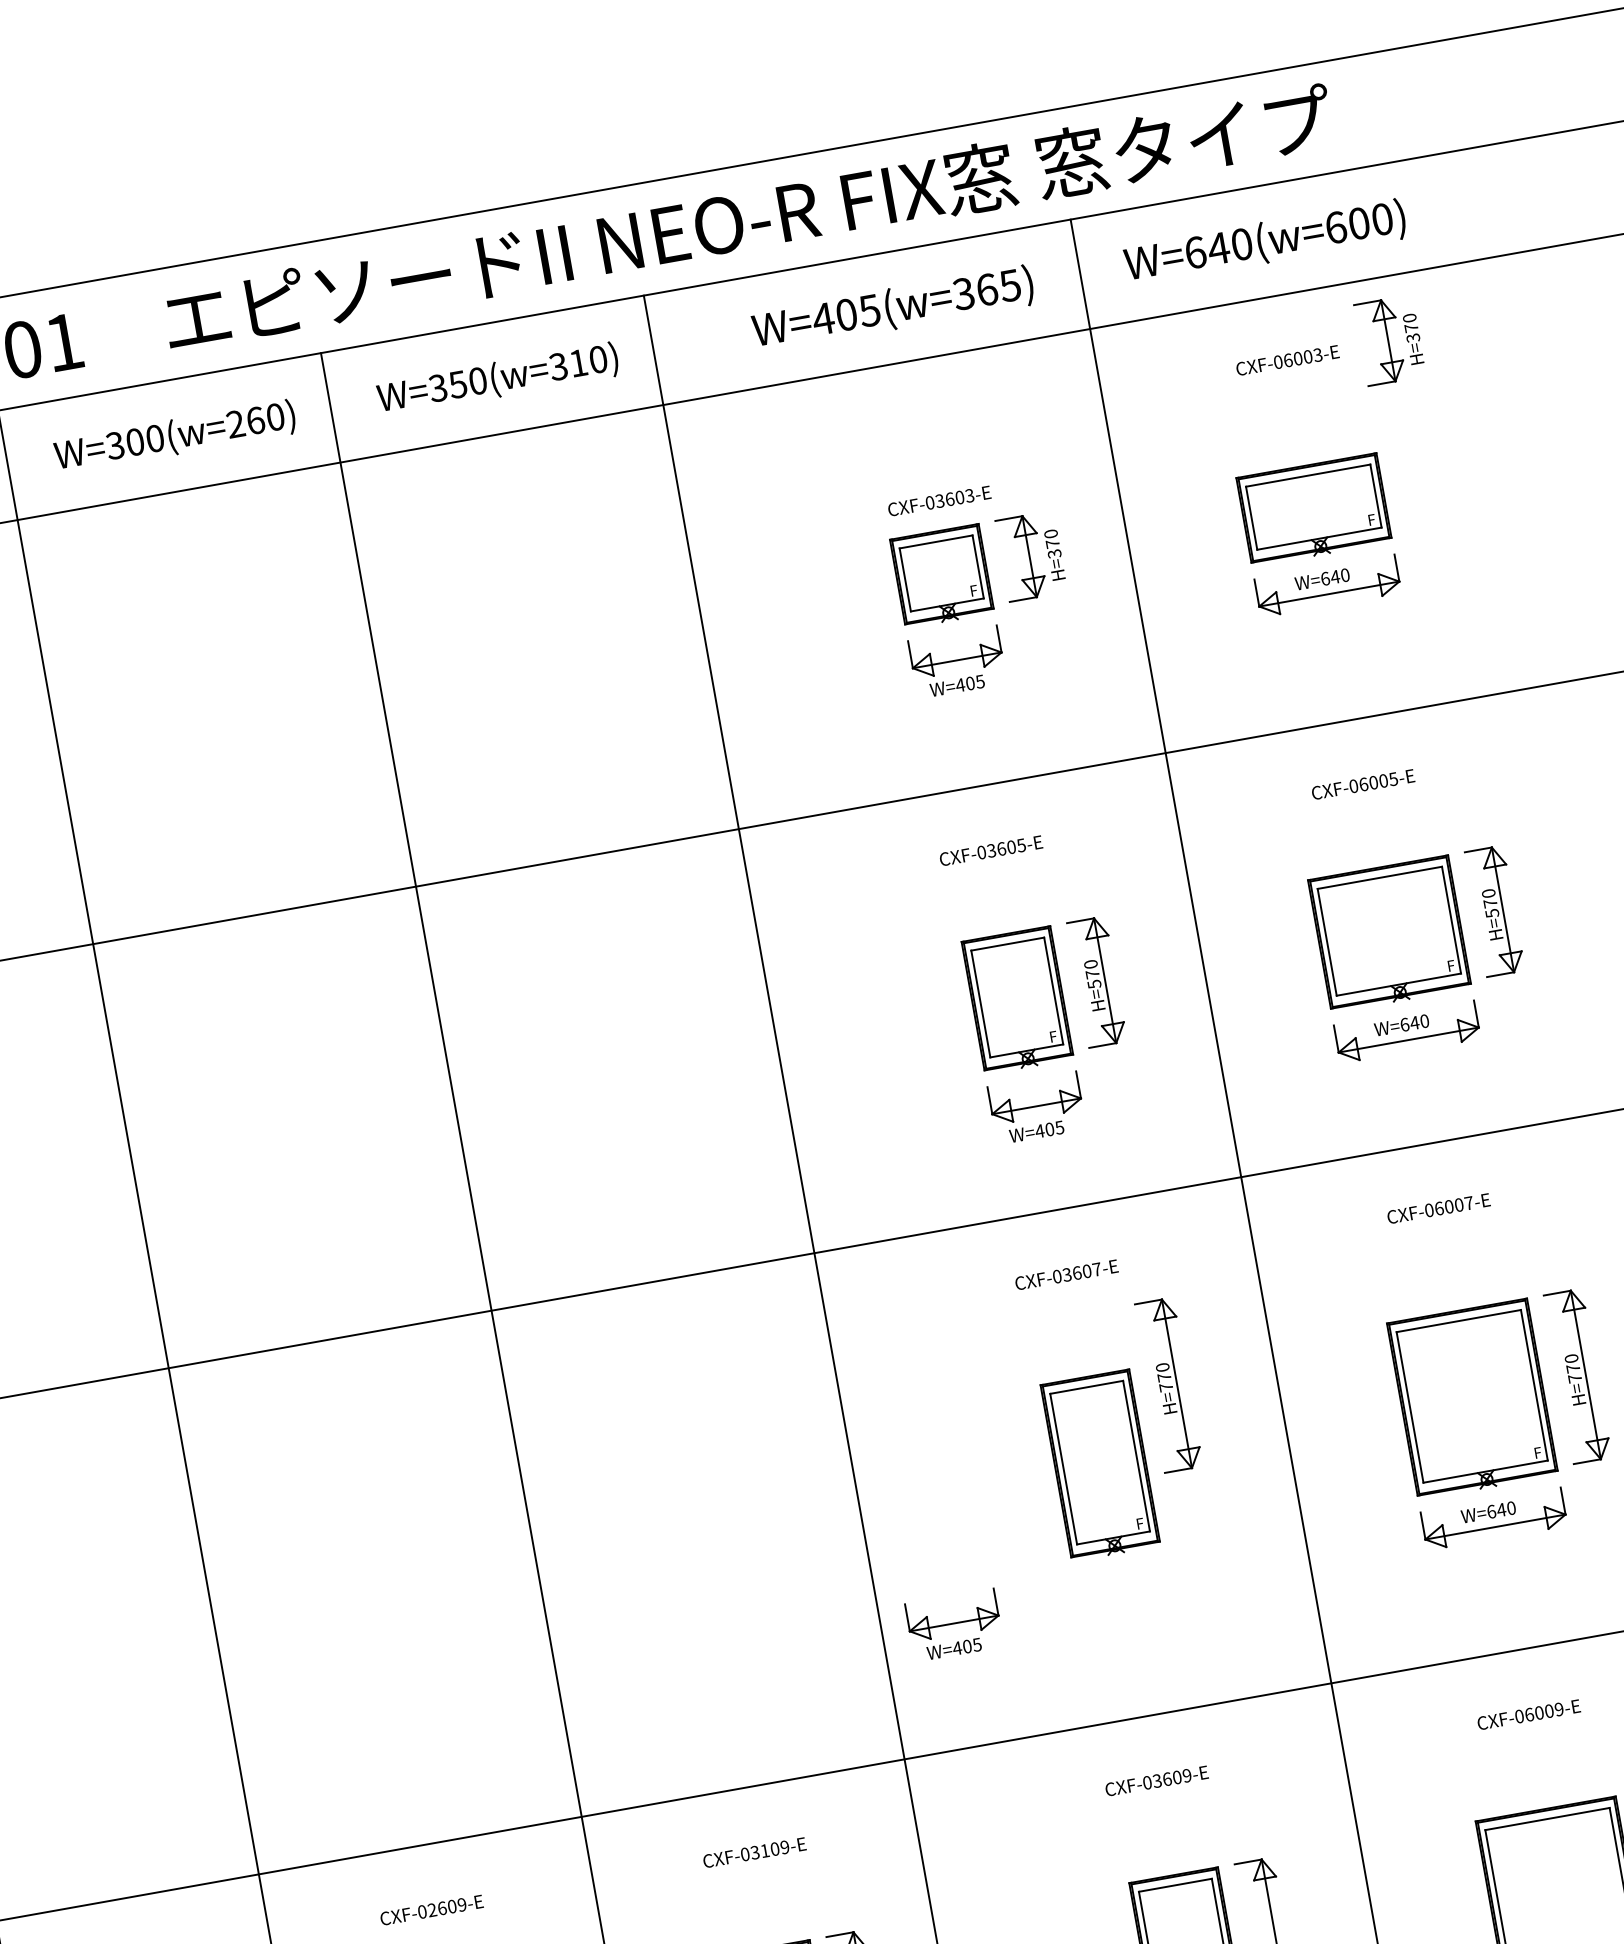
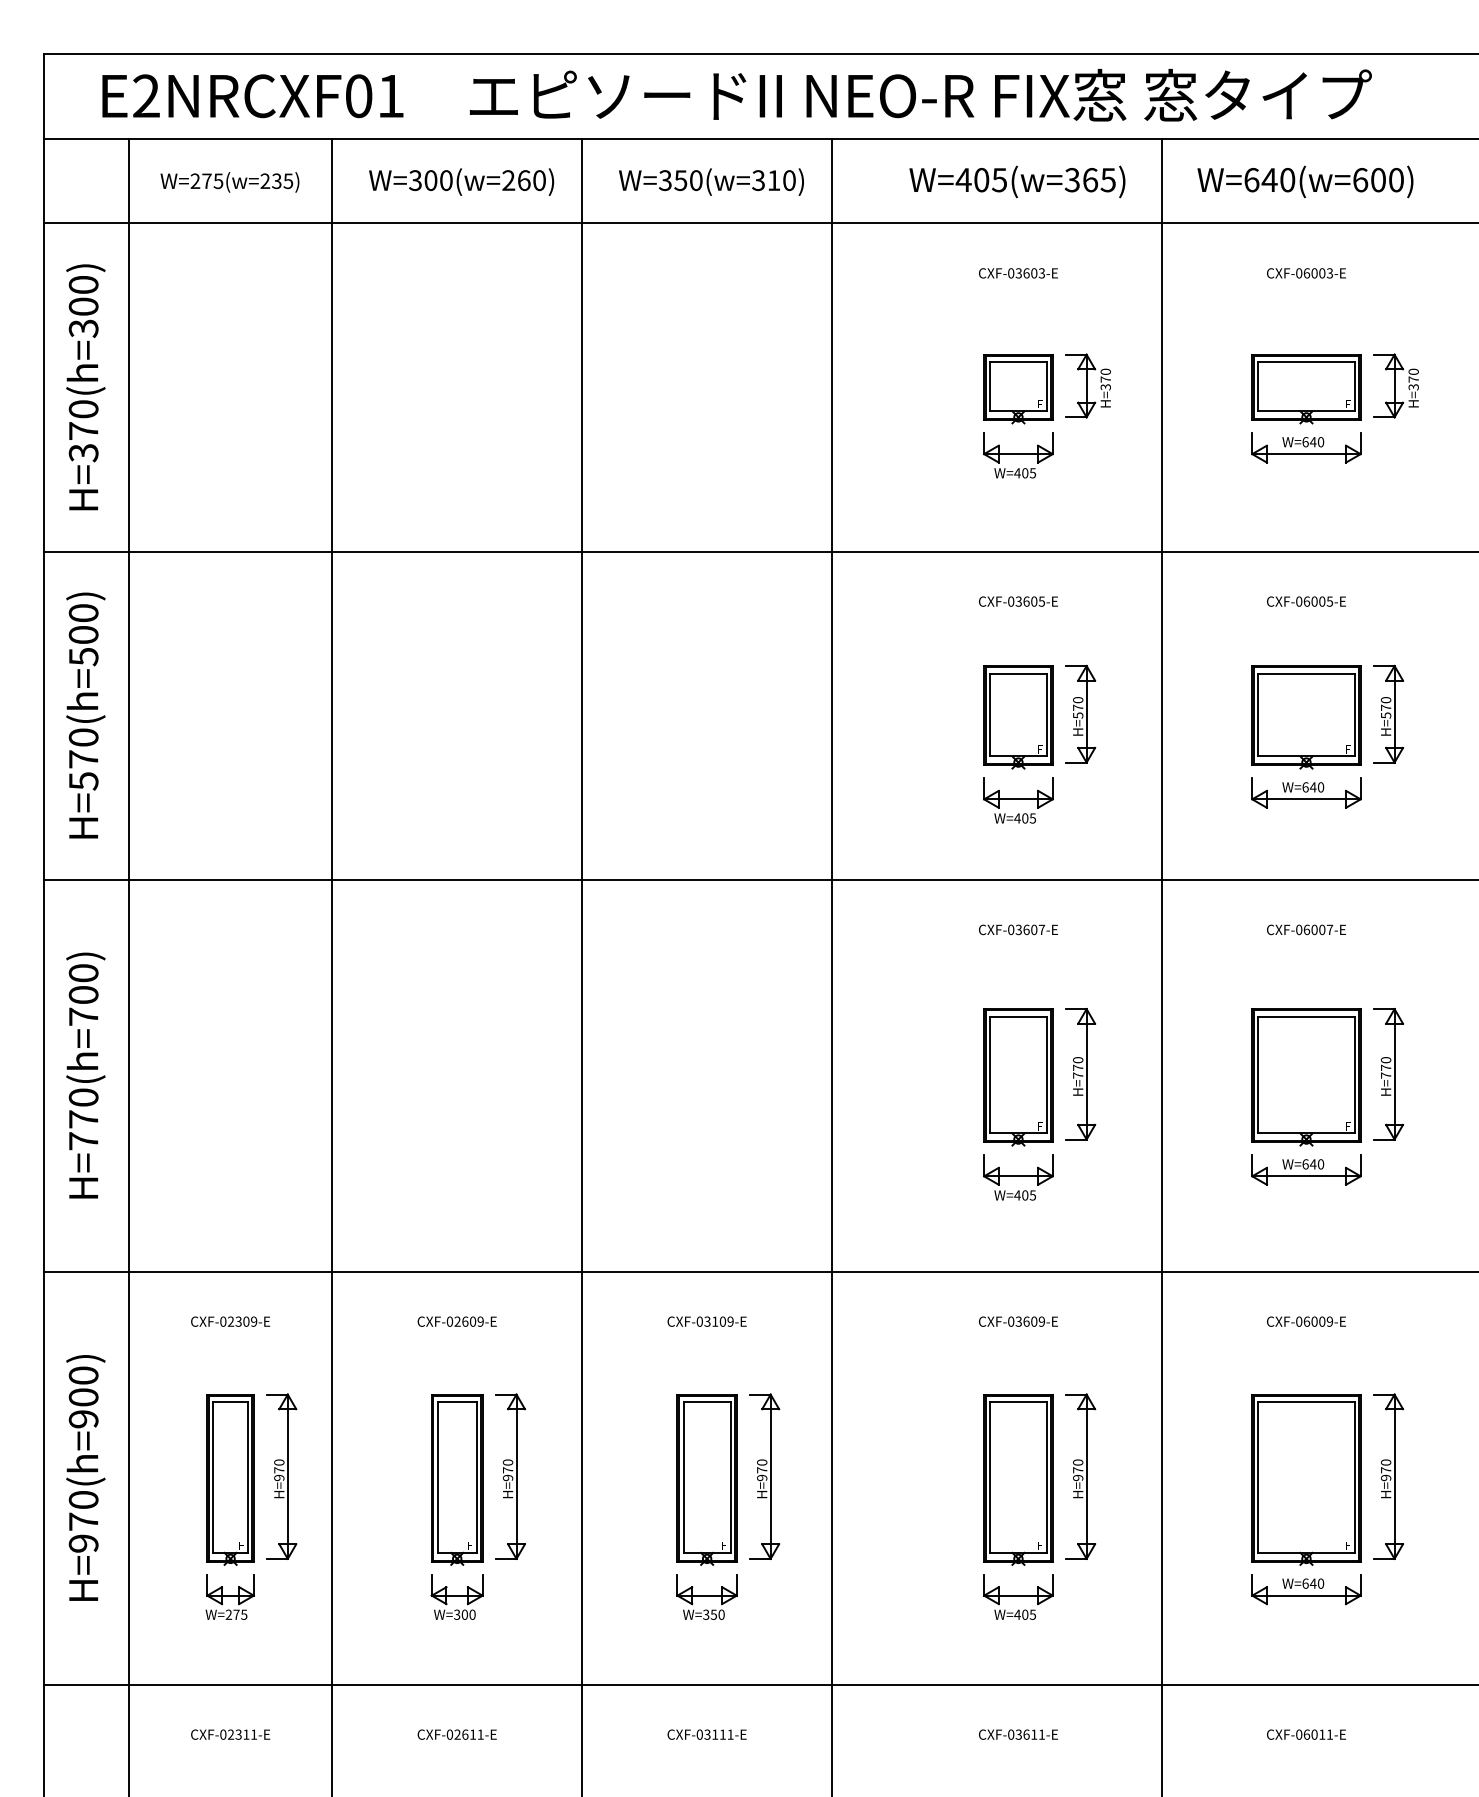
part: (1389, 339) -> (1395, 385), moved
text: (939, 501) -> (1018, 273), moved
part: (1169, 1385) -> (1080, 1074), moved
part: (954, 1624) -> (1018, 1177), moved

